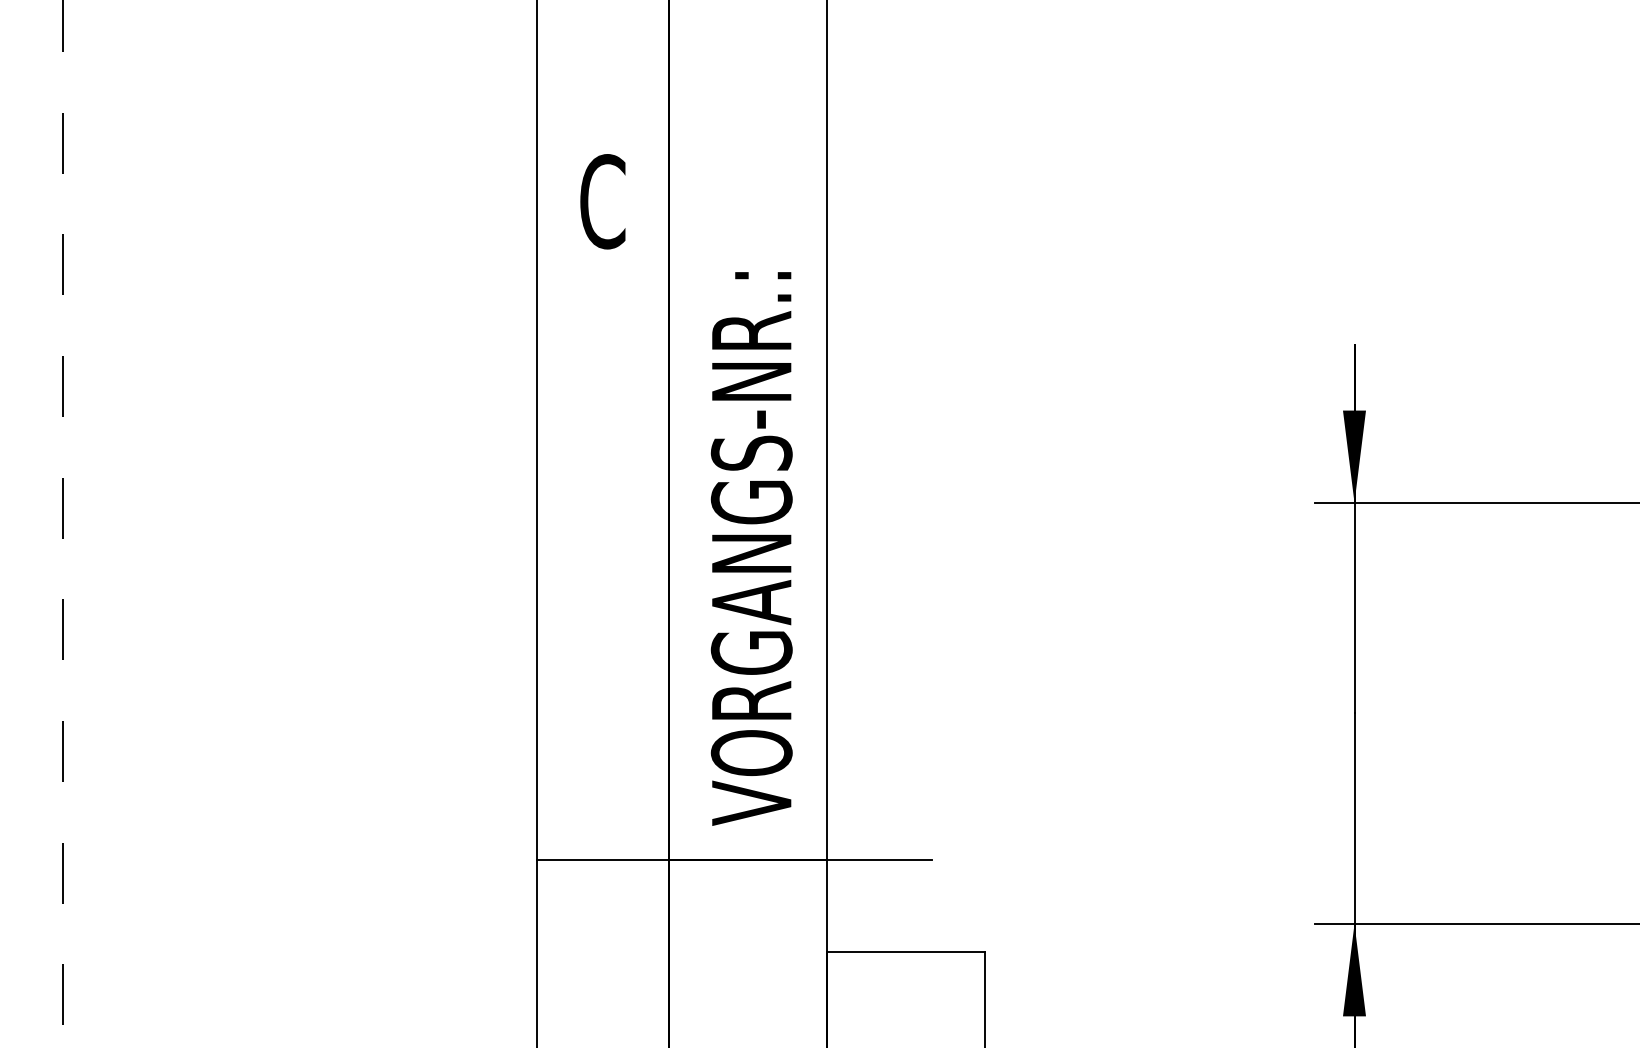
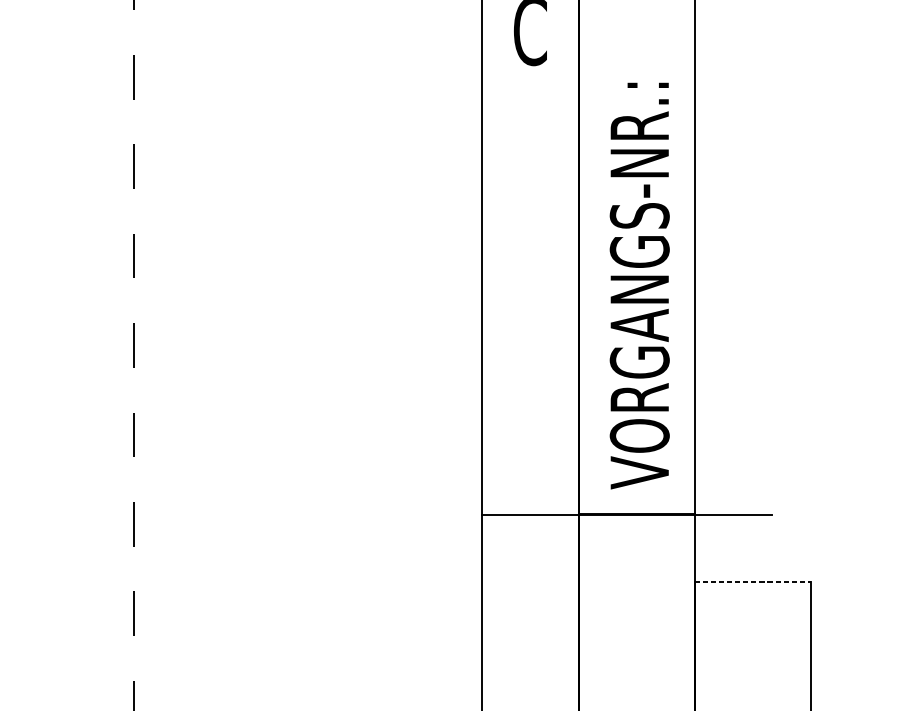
line: (906, 952) -> (753, 582), solid -> dashed

